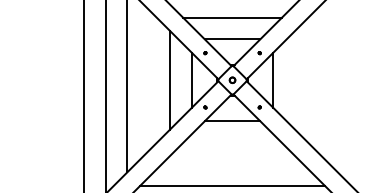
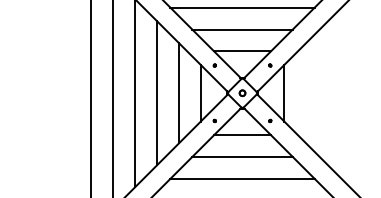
line: (148, 80) -> (156, 93), added
line: (232, 142) -> (242, 156), added
line: (232, 163) -> (242, 178), added

